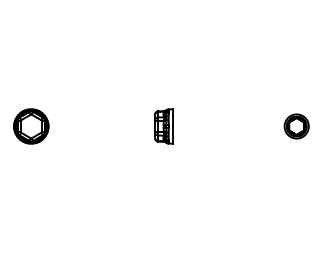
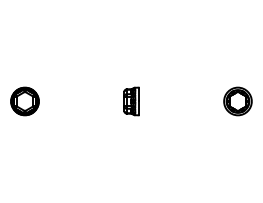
part: (296, 126) -> (237, 101), size x1.43

